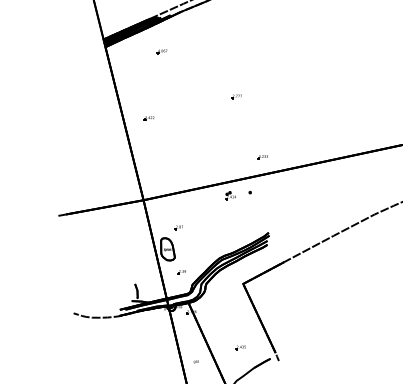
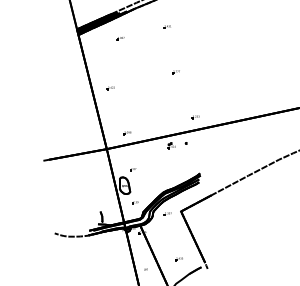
part: (224, 36) -> (167, 27), added
part: (170, 178) -> (126, 132), added
part: (225, 287) -> (167, 214), added

